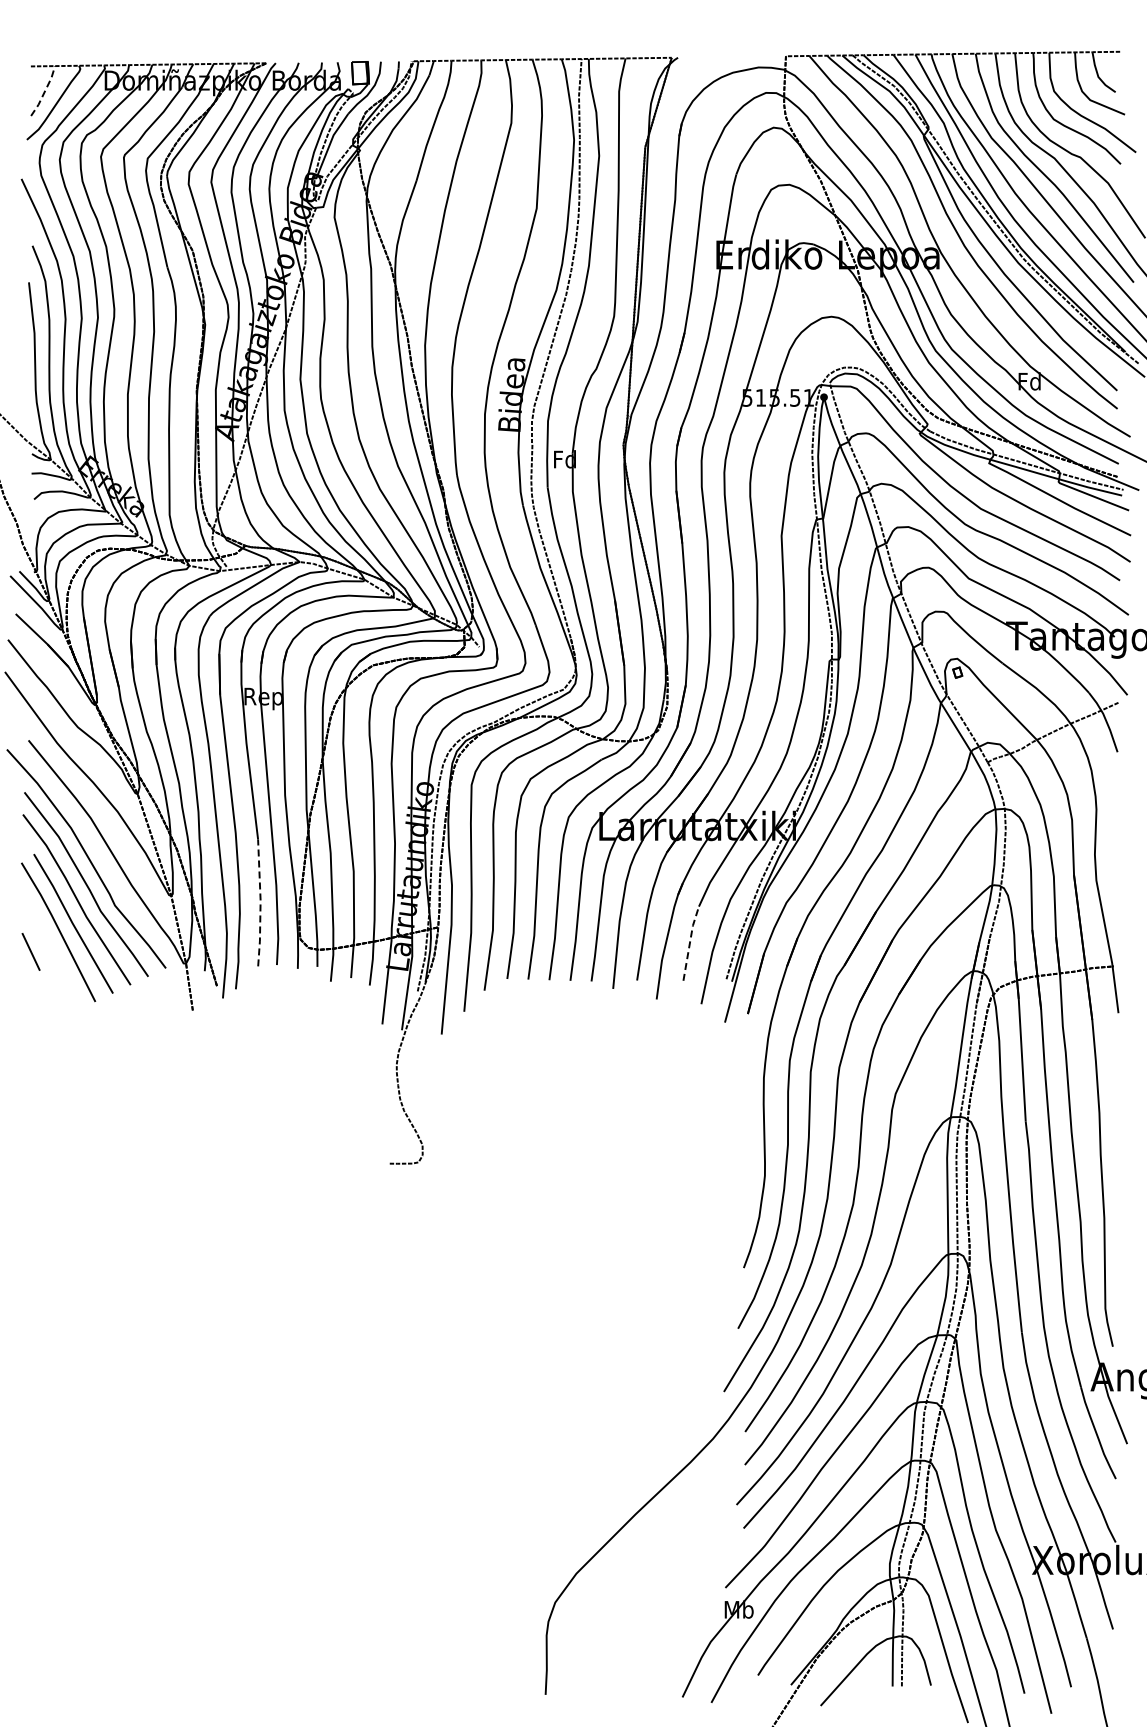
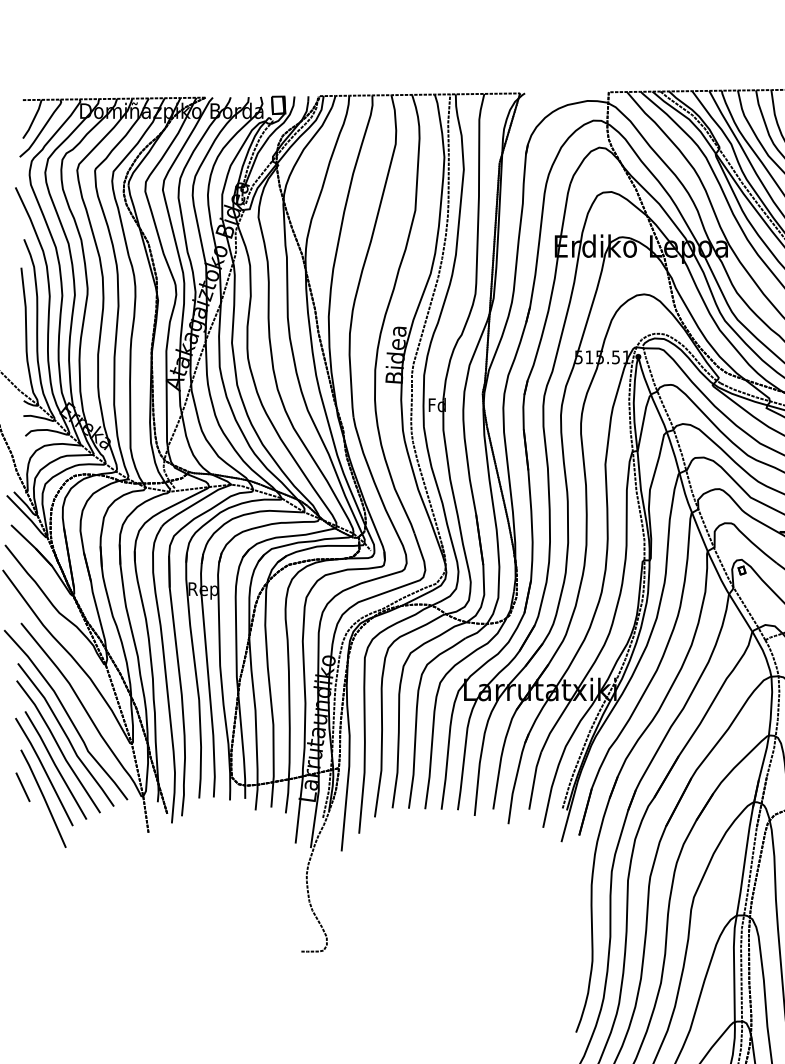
line: (44, 91) -> (33, 119), dashed -> solid
line: (260, 903) -> (201, 749), dashed -> solid
line: (690, 942) -> (534, 779), dashed -> solid
line: (57, 966) -> (43, 798), added

